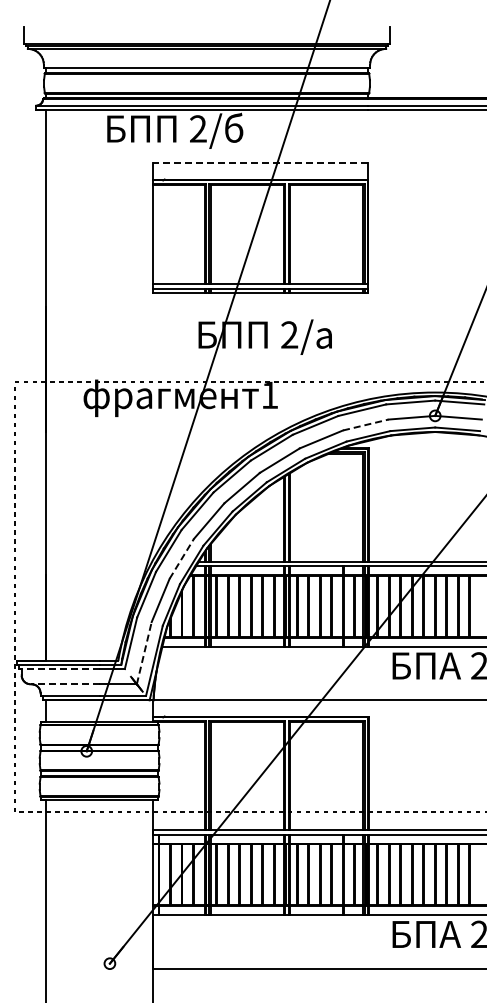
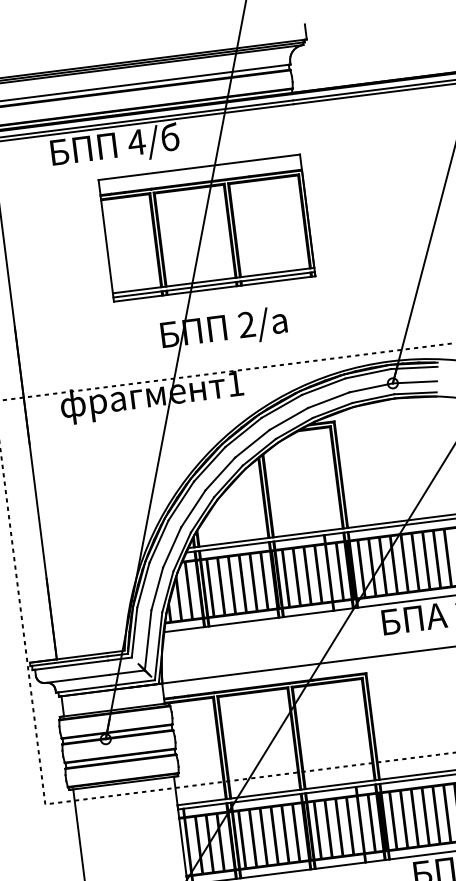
text: (198, 128) -> (136, 141), 2/ -> 4/
line: (260, 163) -> (199, 167), dashed -> solid
line: (366, 424) -> (329, 399), dashed -> solid
line: (182, 558) -> (172, 547), dashed -> solid
line: (144, 653) -> (148, 640), dashed -> solid
line: (58, 669) -> (69, 665), dashed -> solid
line: (64, 684) -> (77, 679), dashed -> solid

